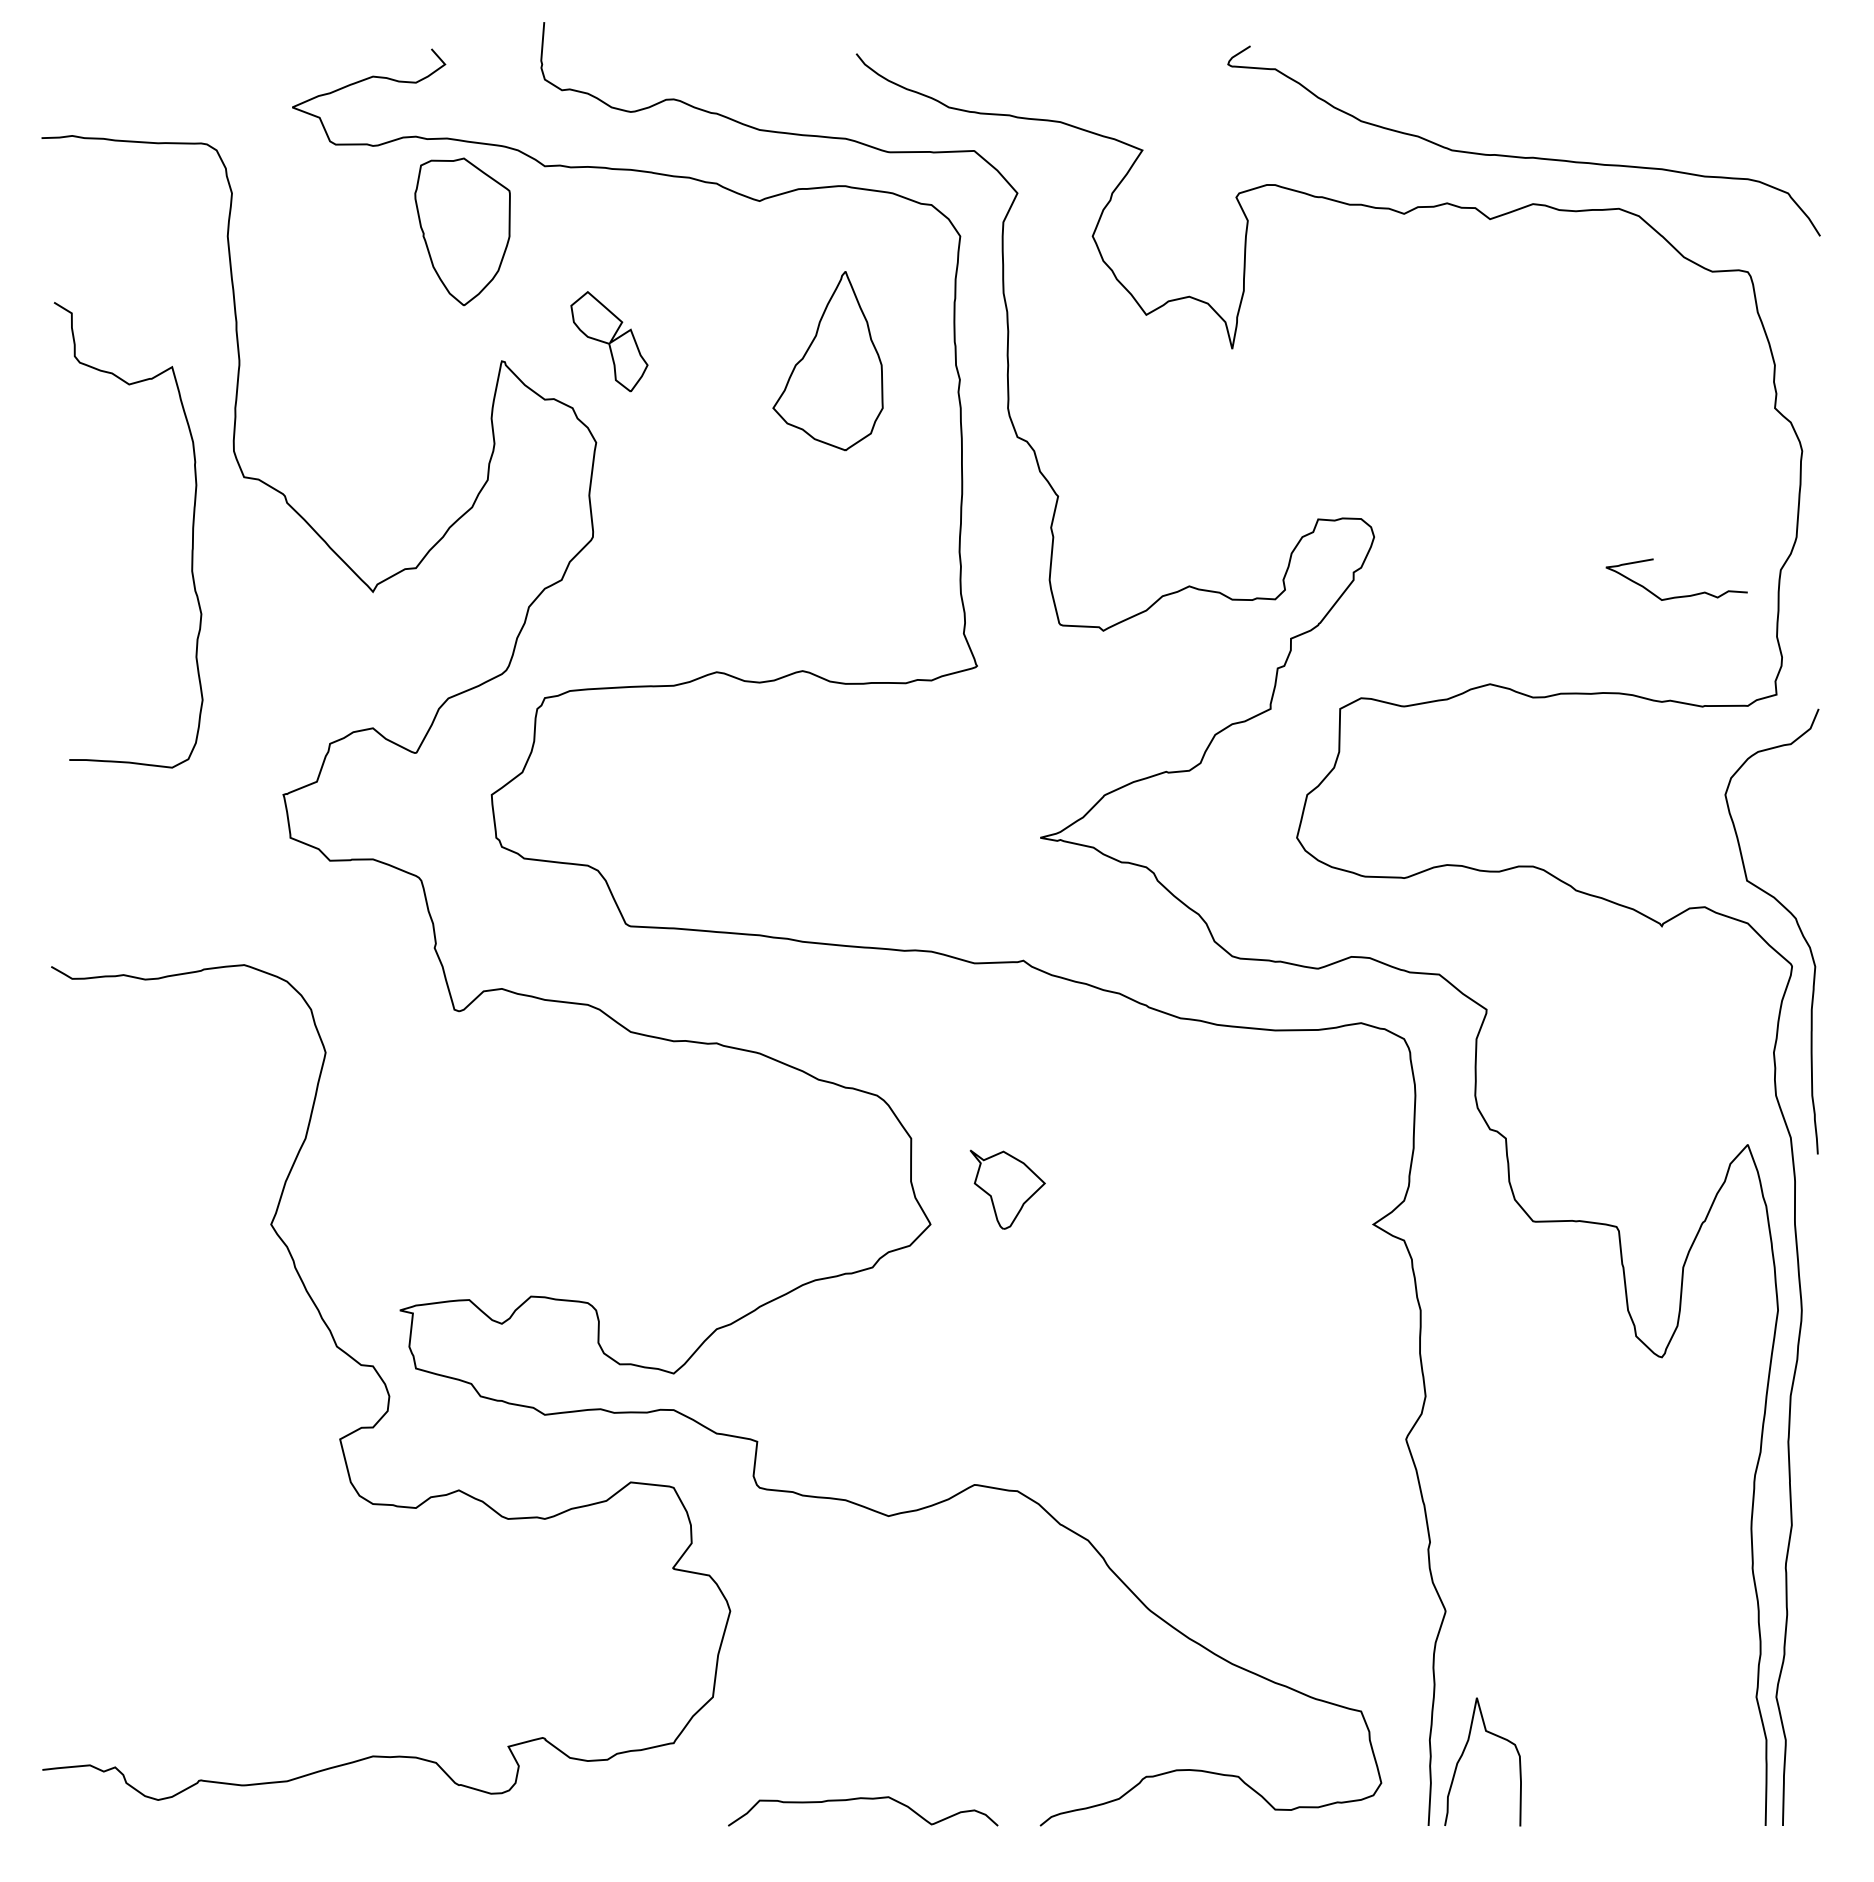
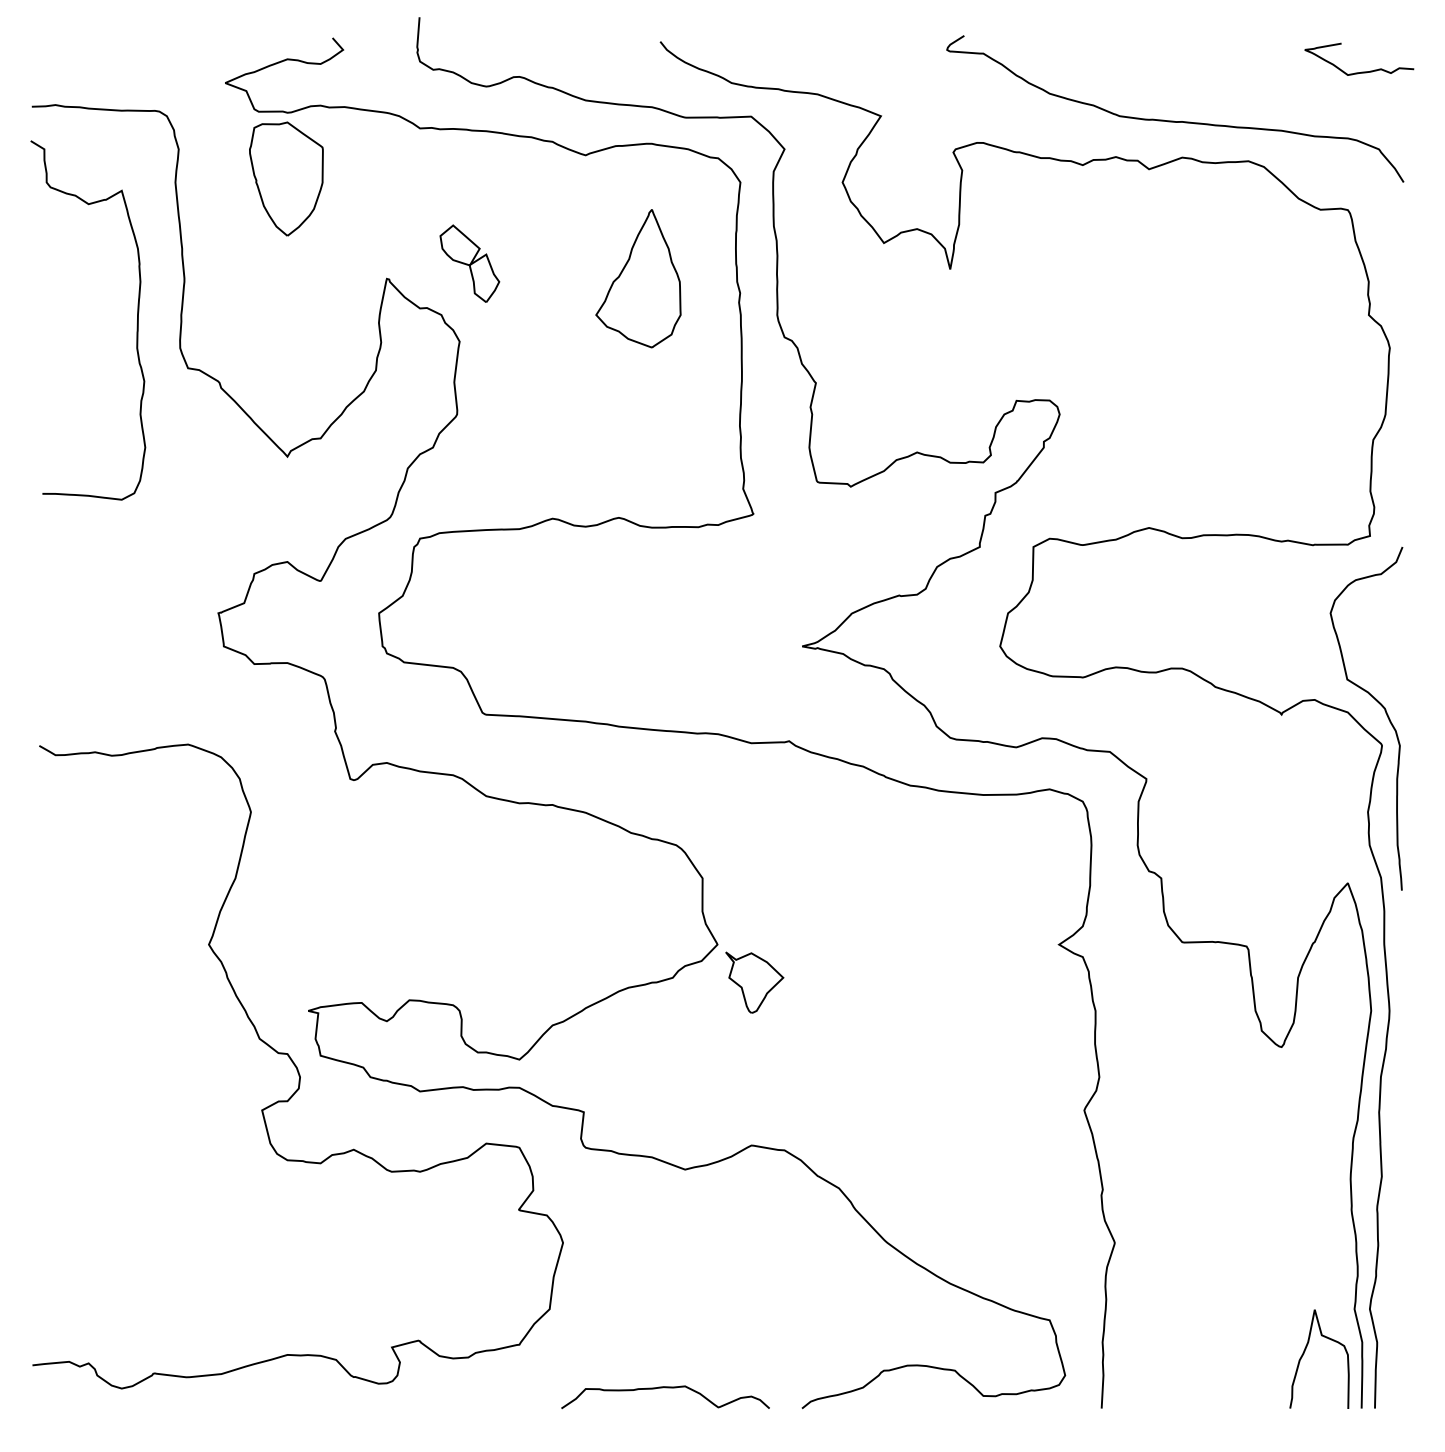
part: (462, 231) -> (286, 178), moved
curve: (192, 535) -> (137, 320), moved
curve: (1676, 596) -> (1359, 72), moved
part: (1007, 1189) -> (754, 982), moved
curve: (1464, 1752) -> (1305, 1351), moved

